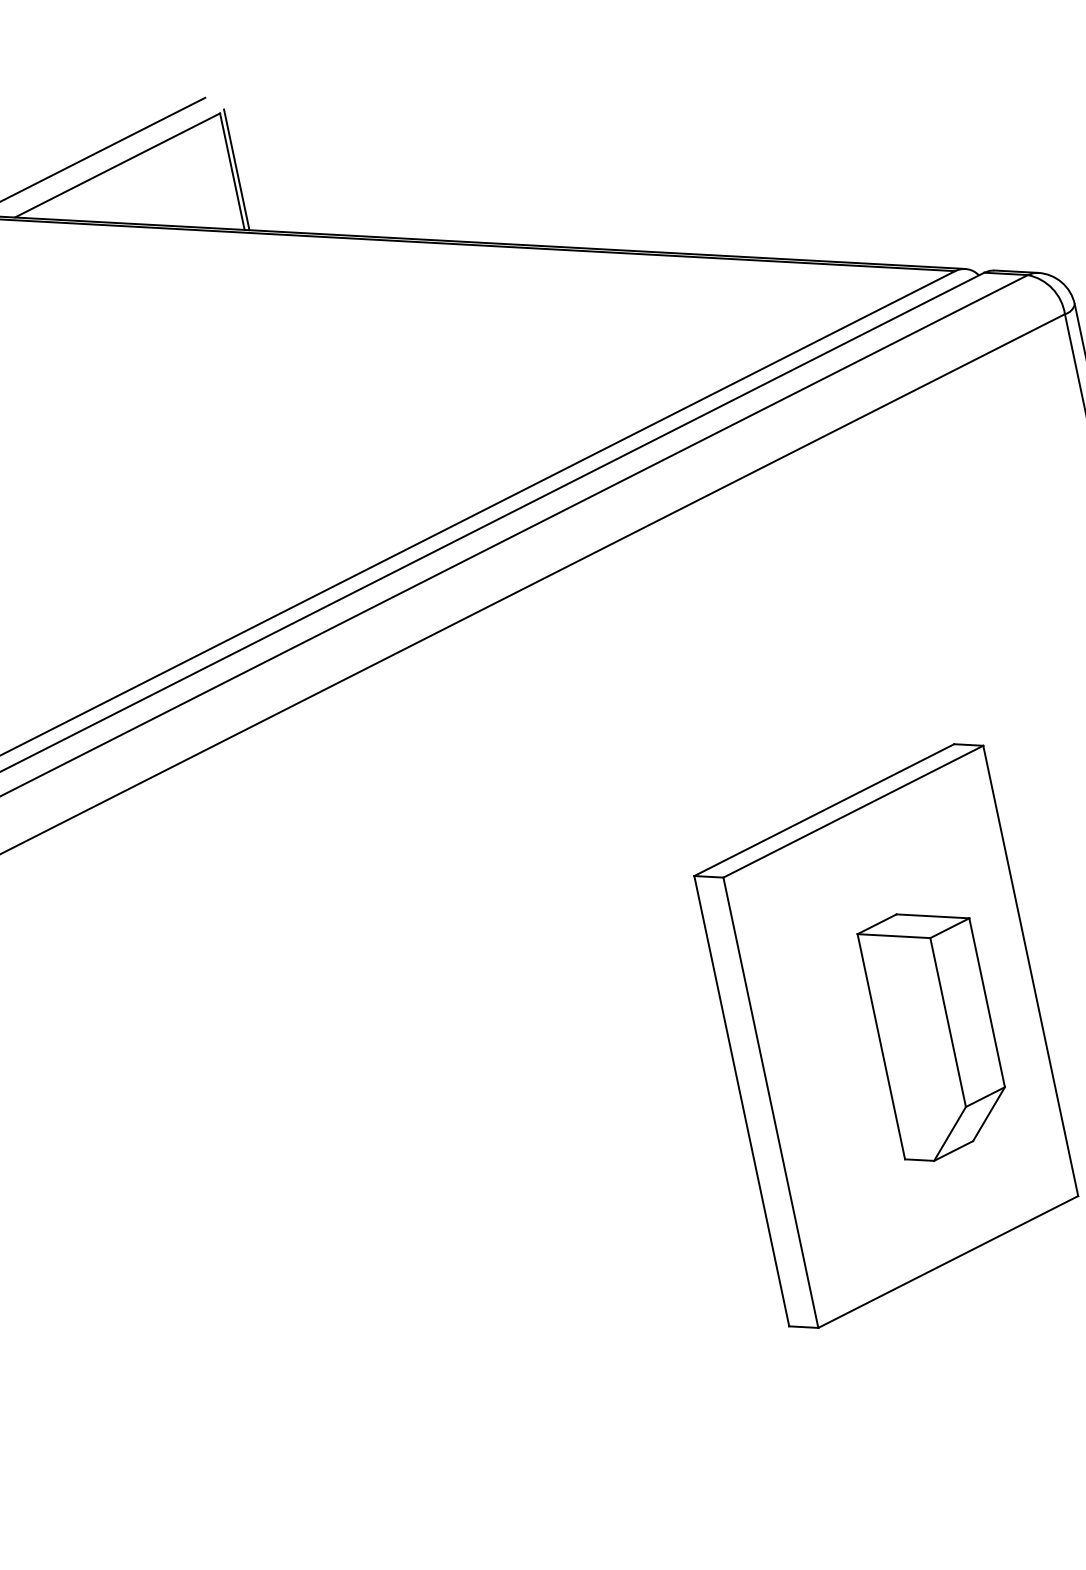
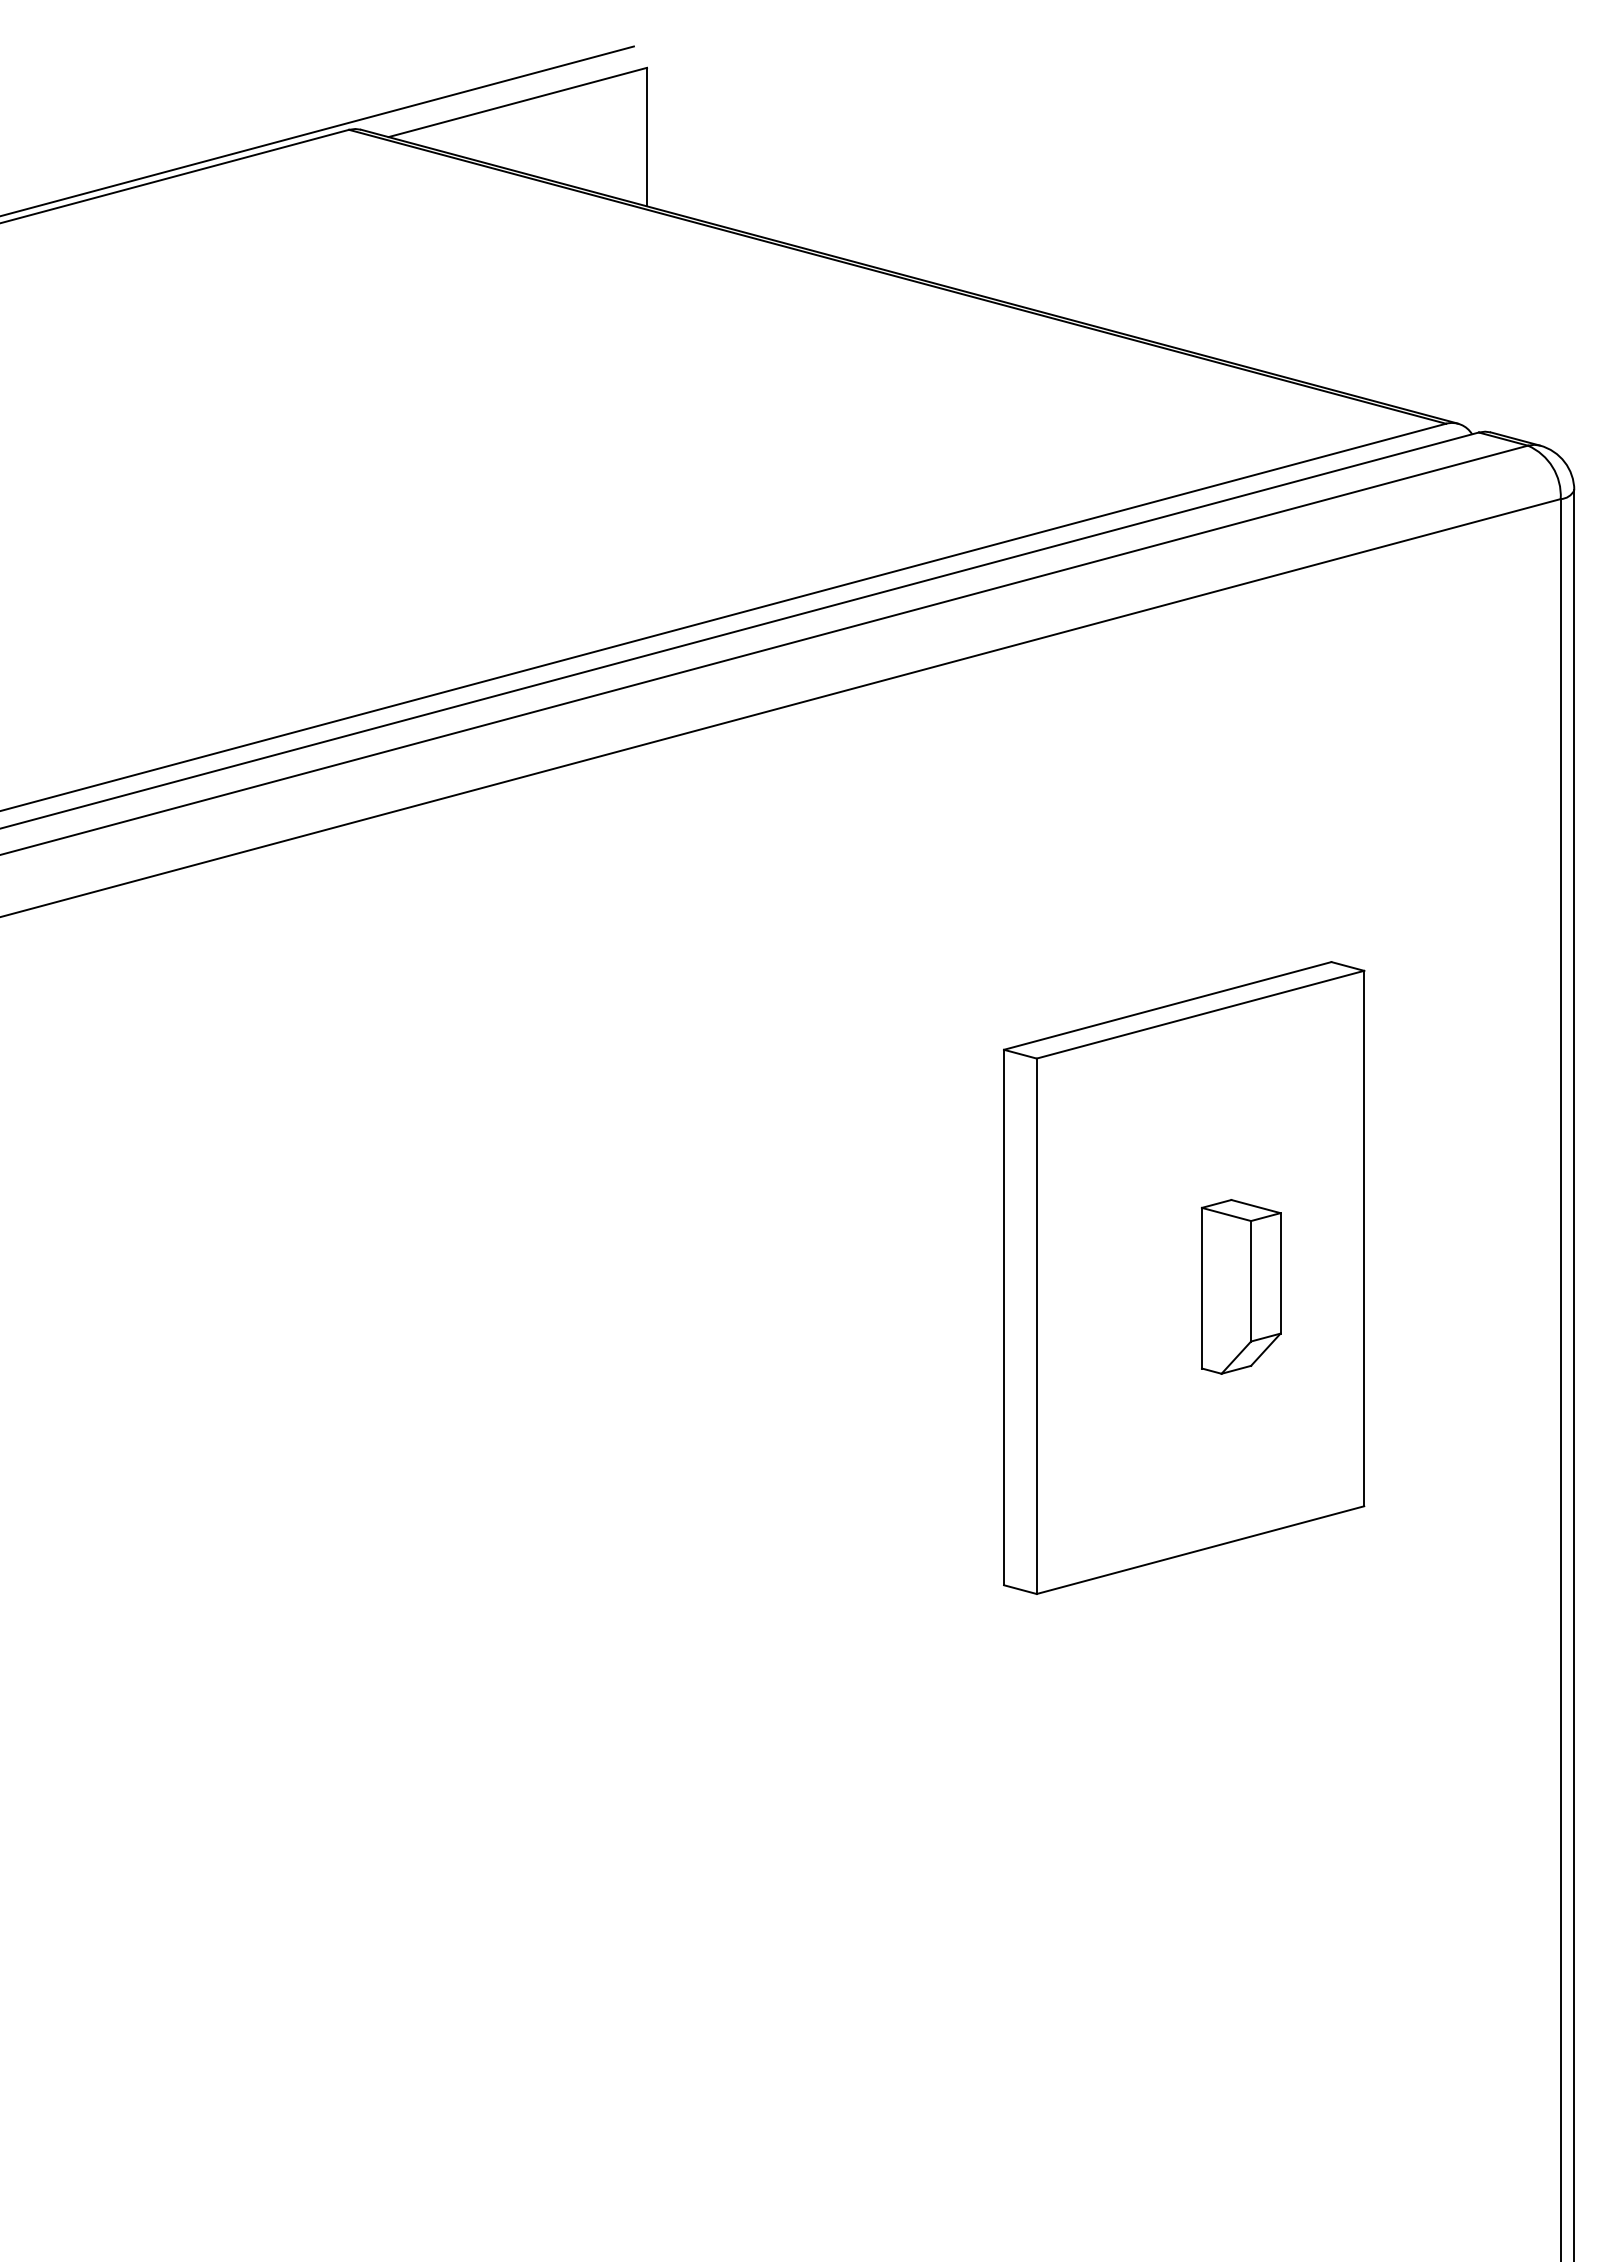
line: (236, 169) -> (652, 135), removed
part: (935, 1033) -> (1240, 1286), size x0.6

